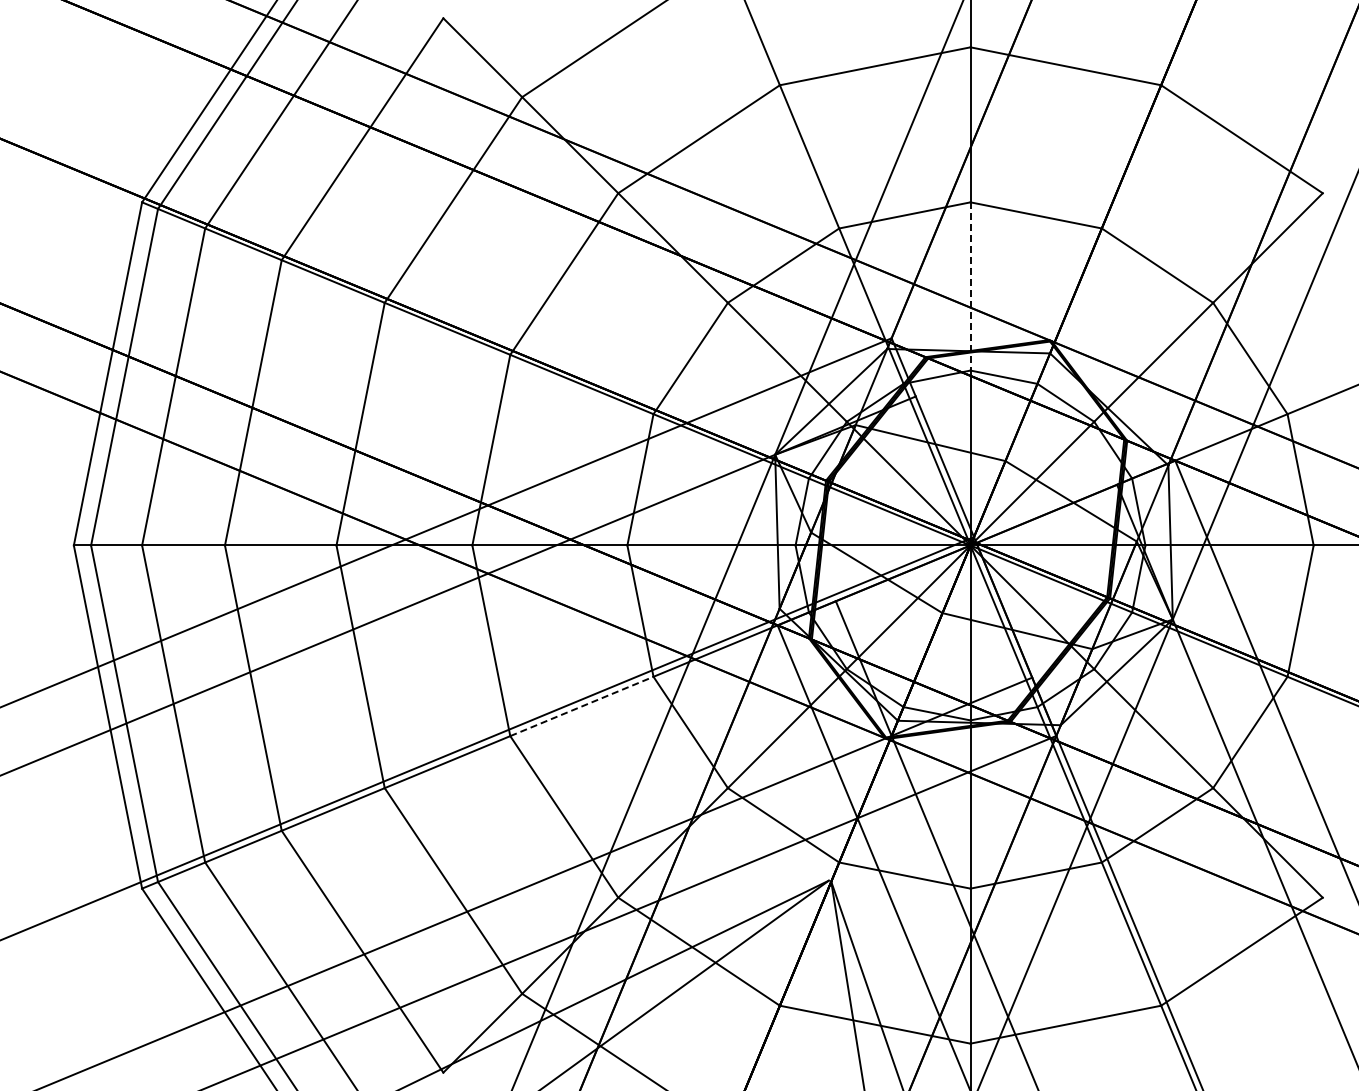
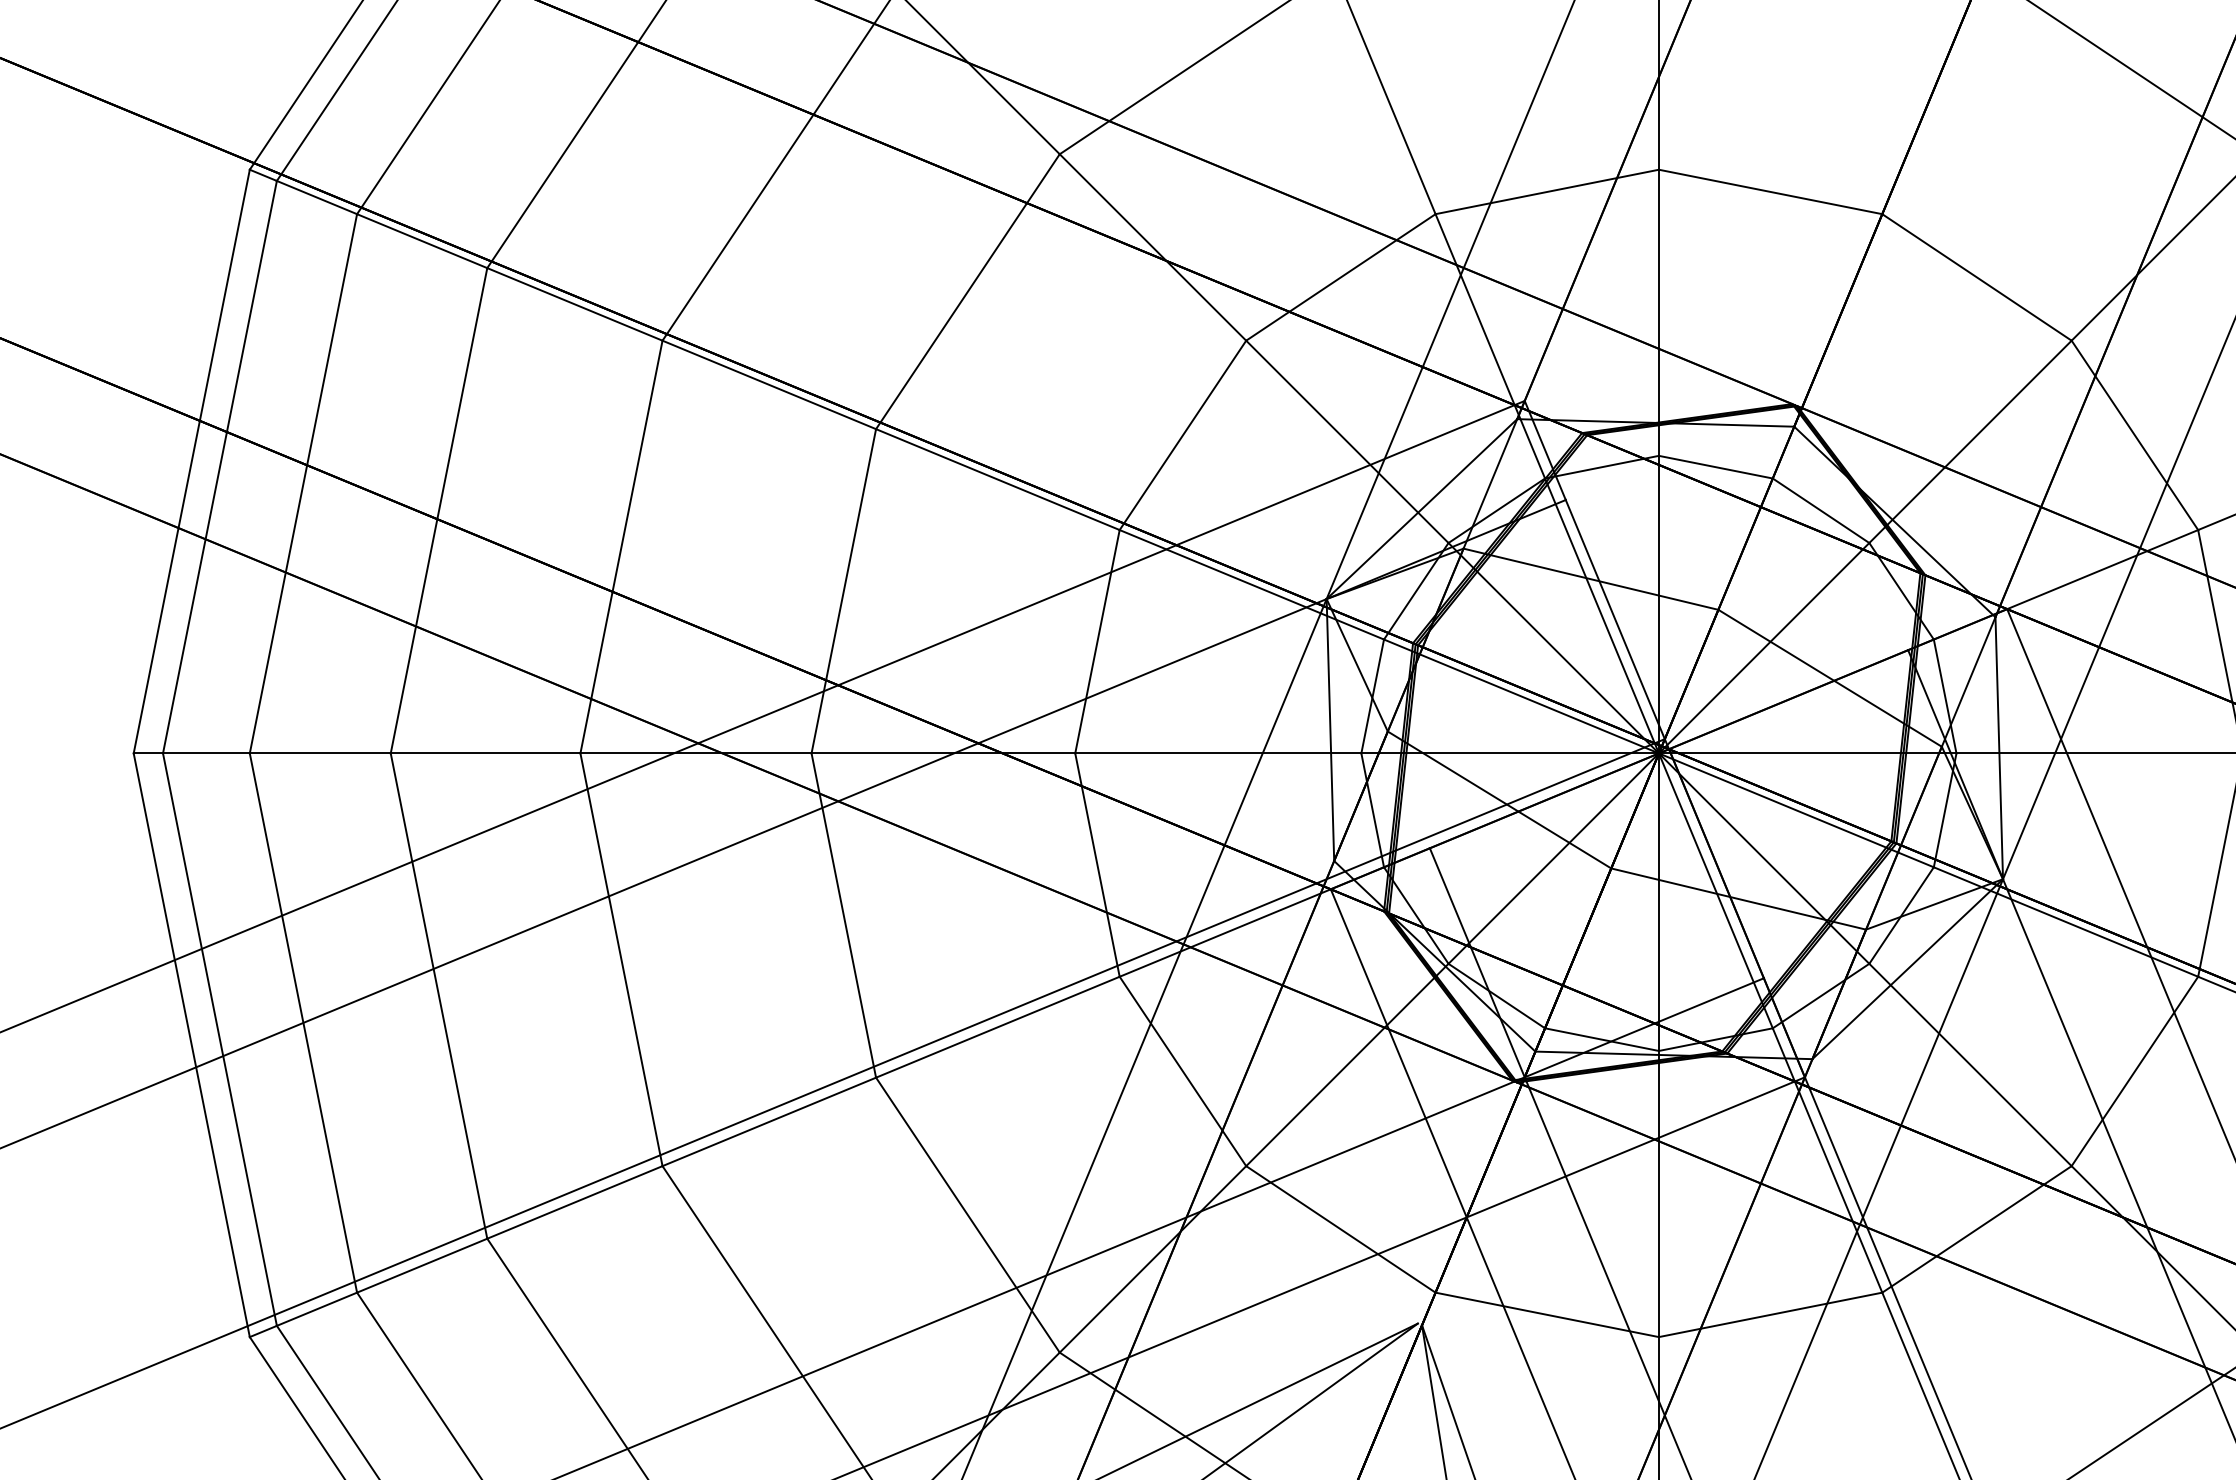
line: (970, 286) -> (1658, 312), dashed -> solid
line: (581, 706) -> (997, 1027), dashed -> solid

